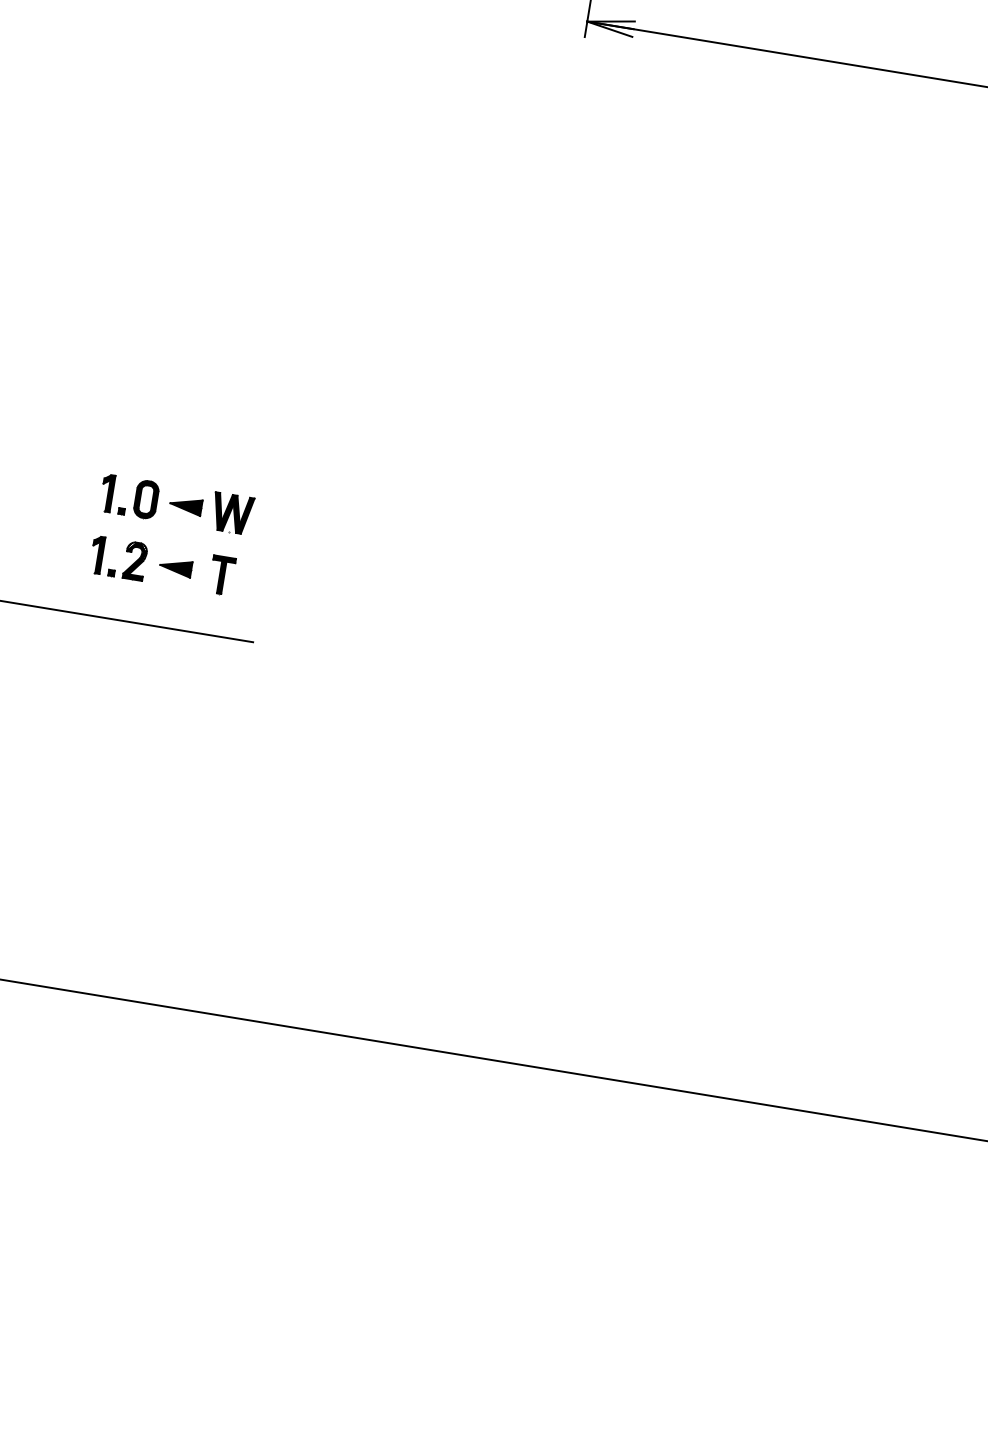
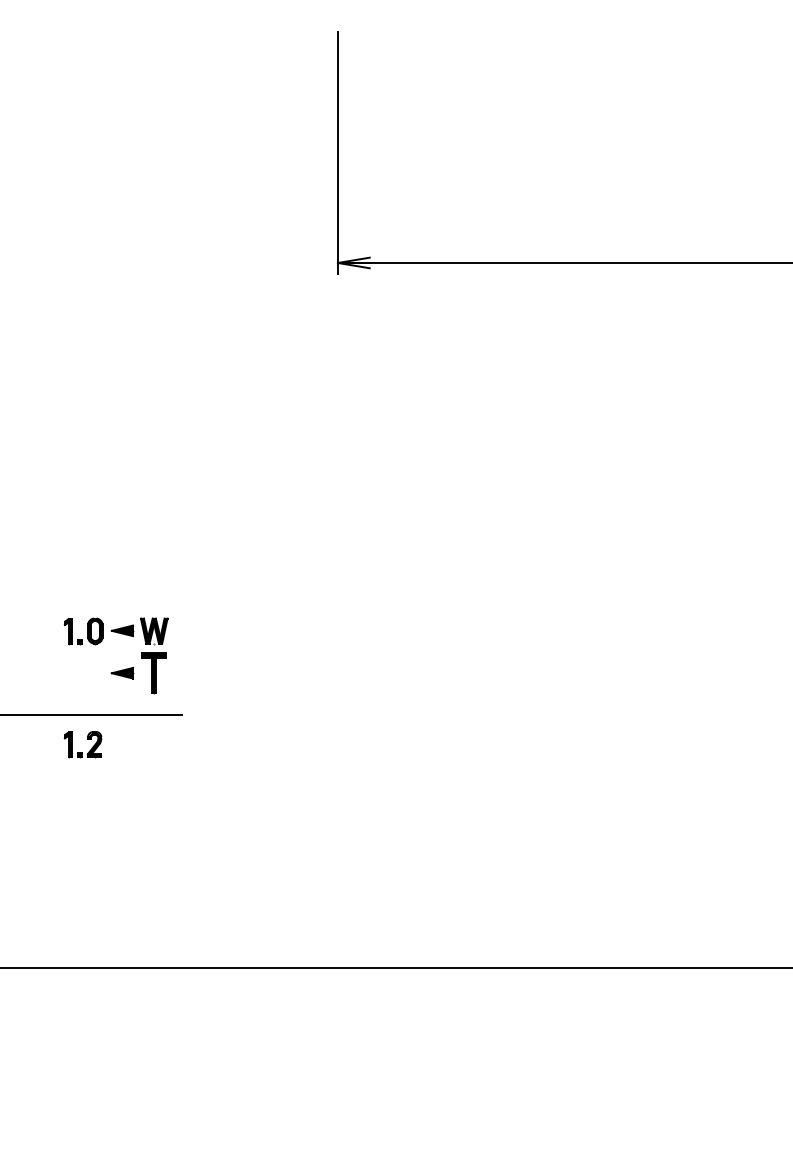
part: (126, 552) -> (87, 739), moved
part: (222, 575) -> (154, 673), size x1.6

